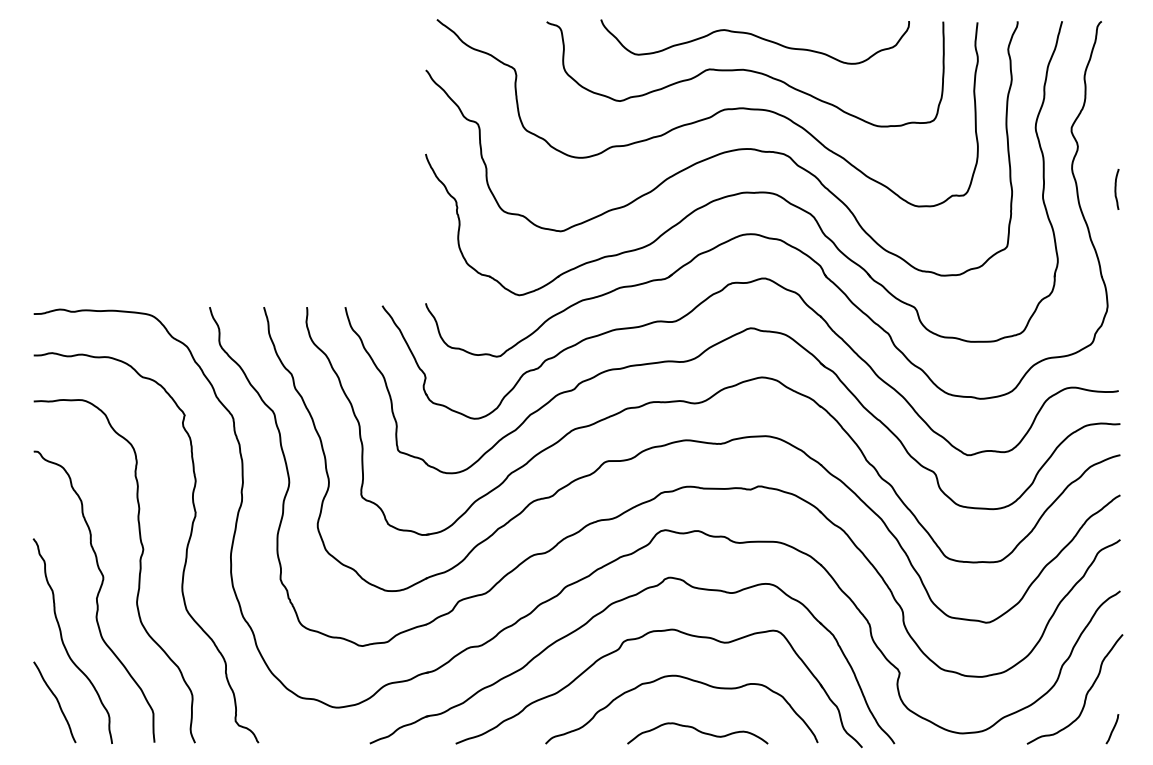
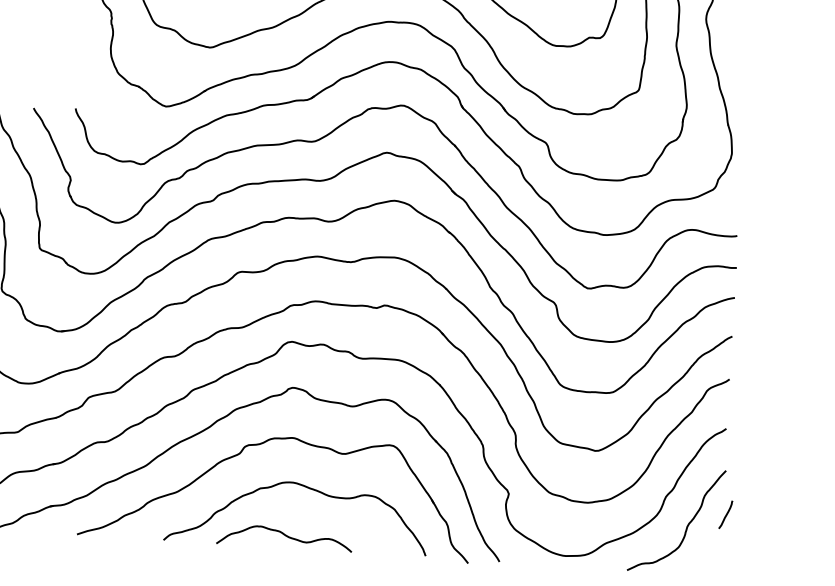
curve: (1116, 189) -> (747, 41), removed
curve: (1112, 729) -> (725, 515), moved
curve: (697, 731) -> (284, 535), moved

